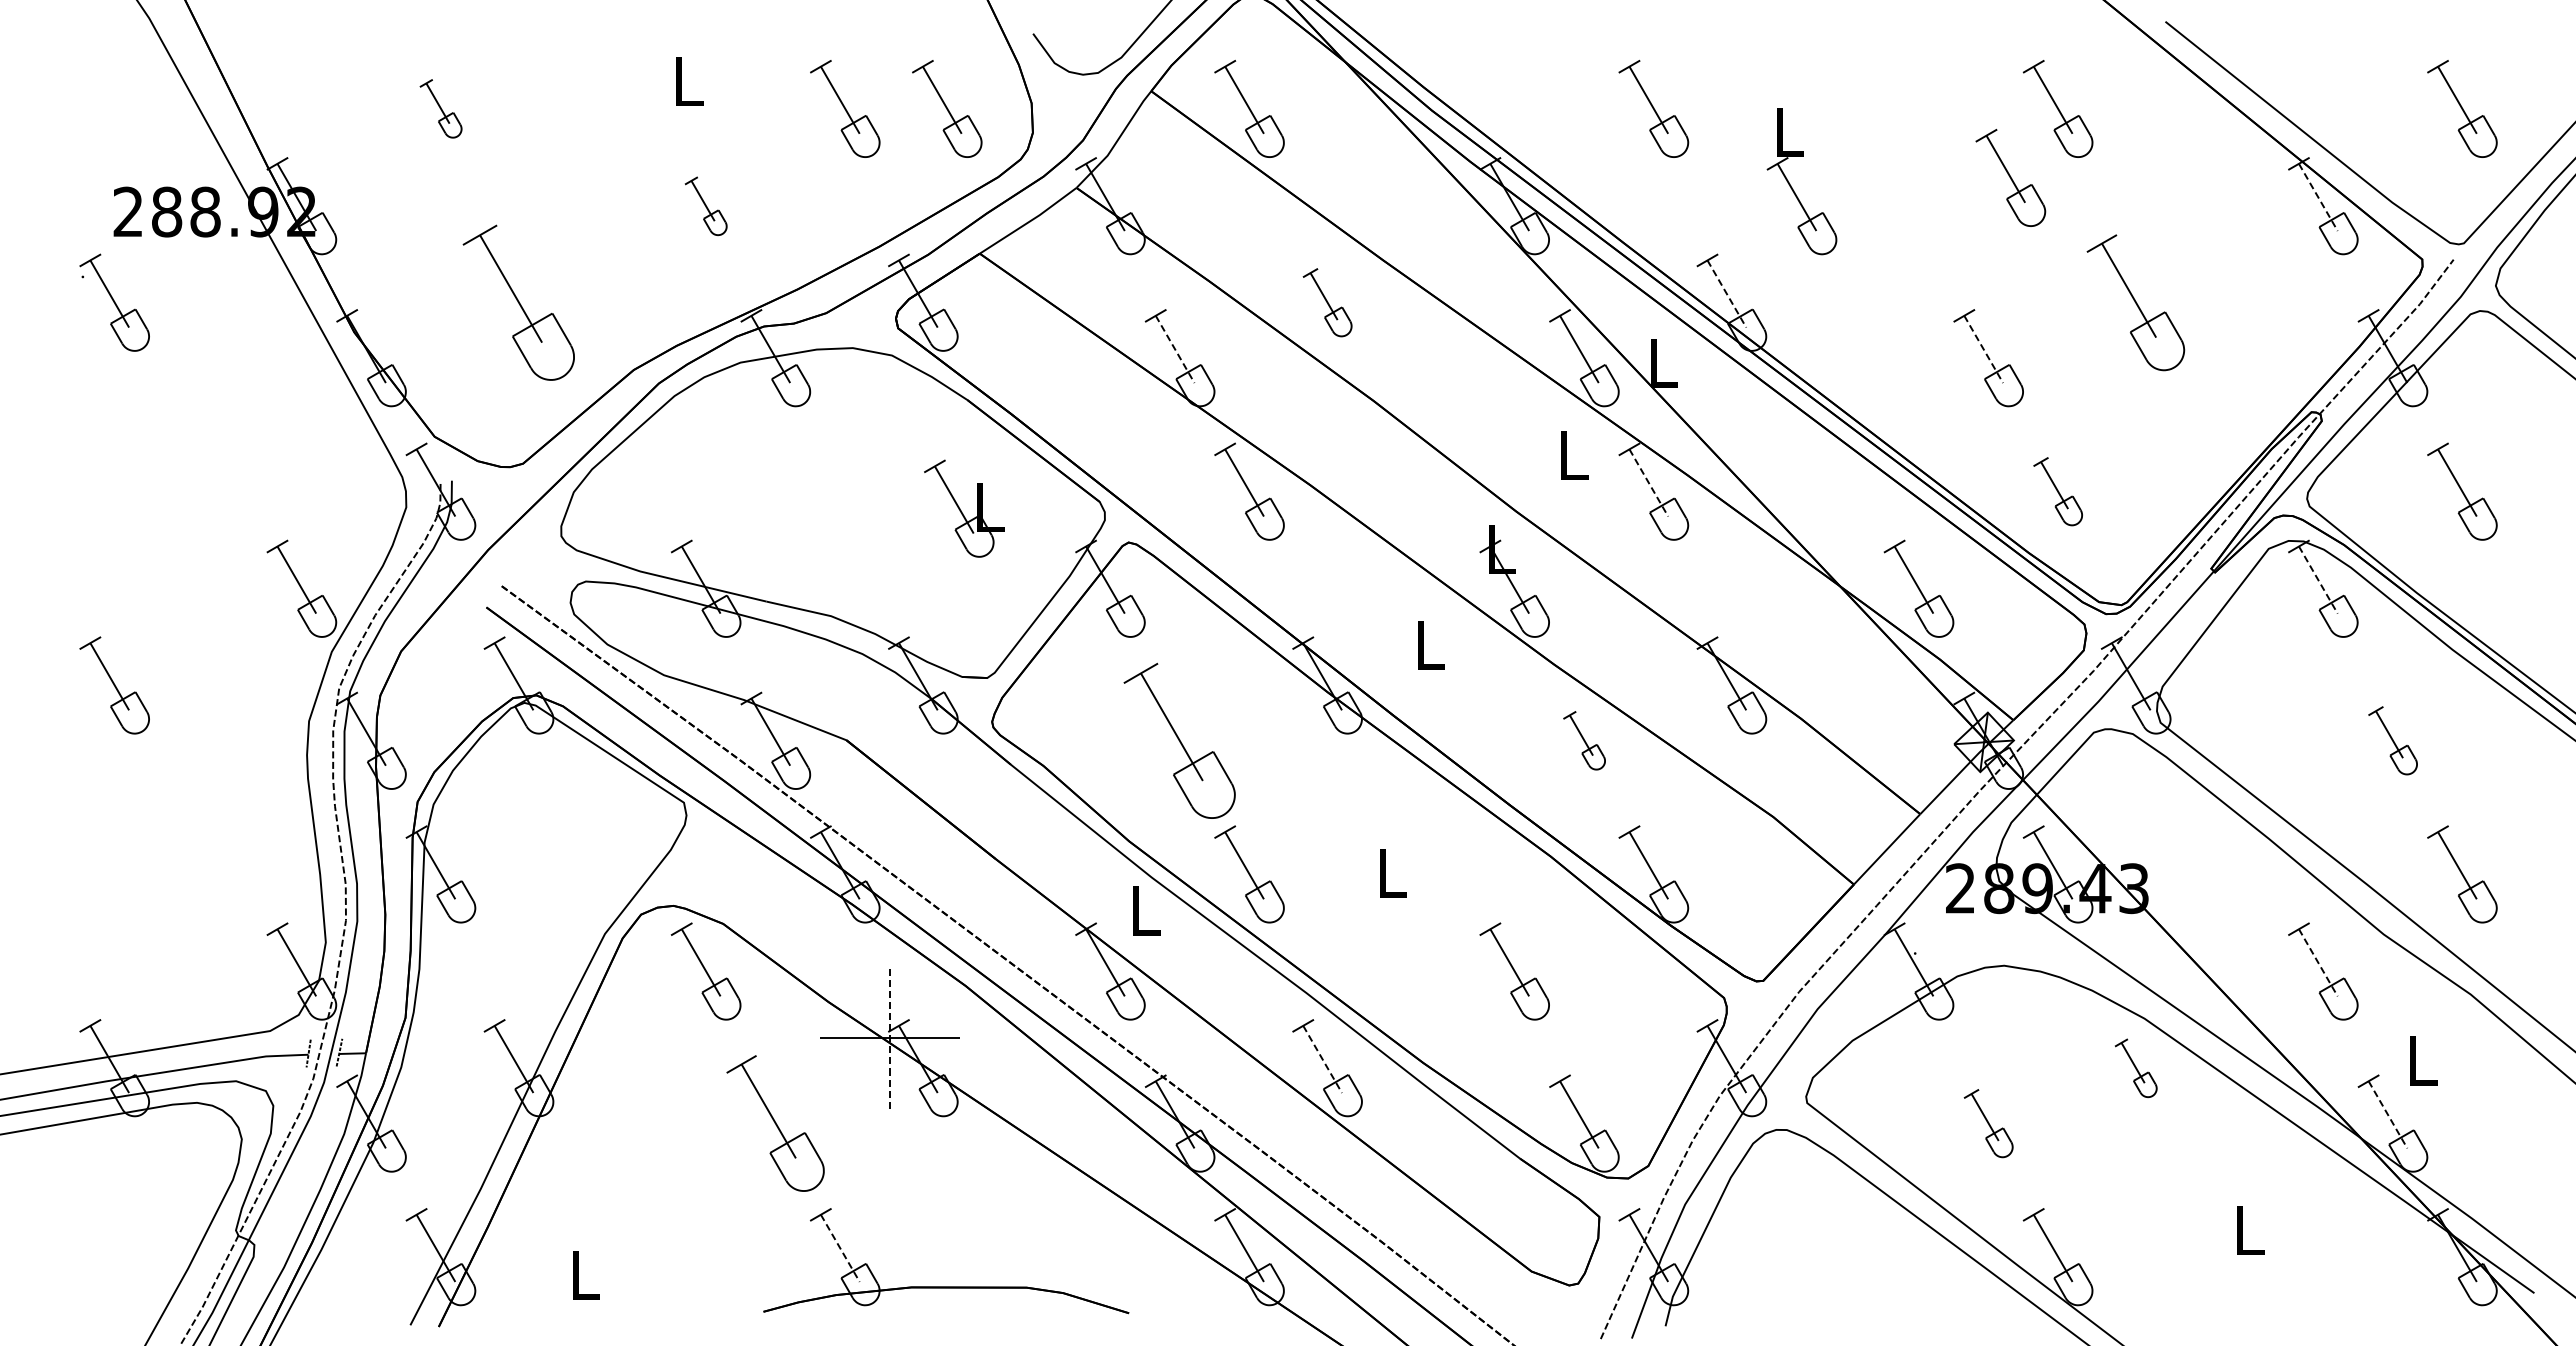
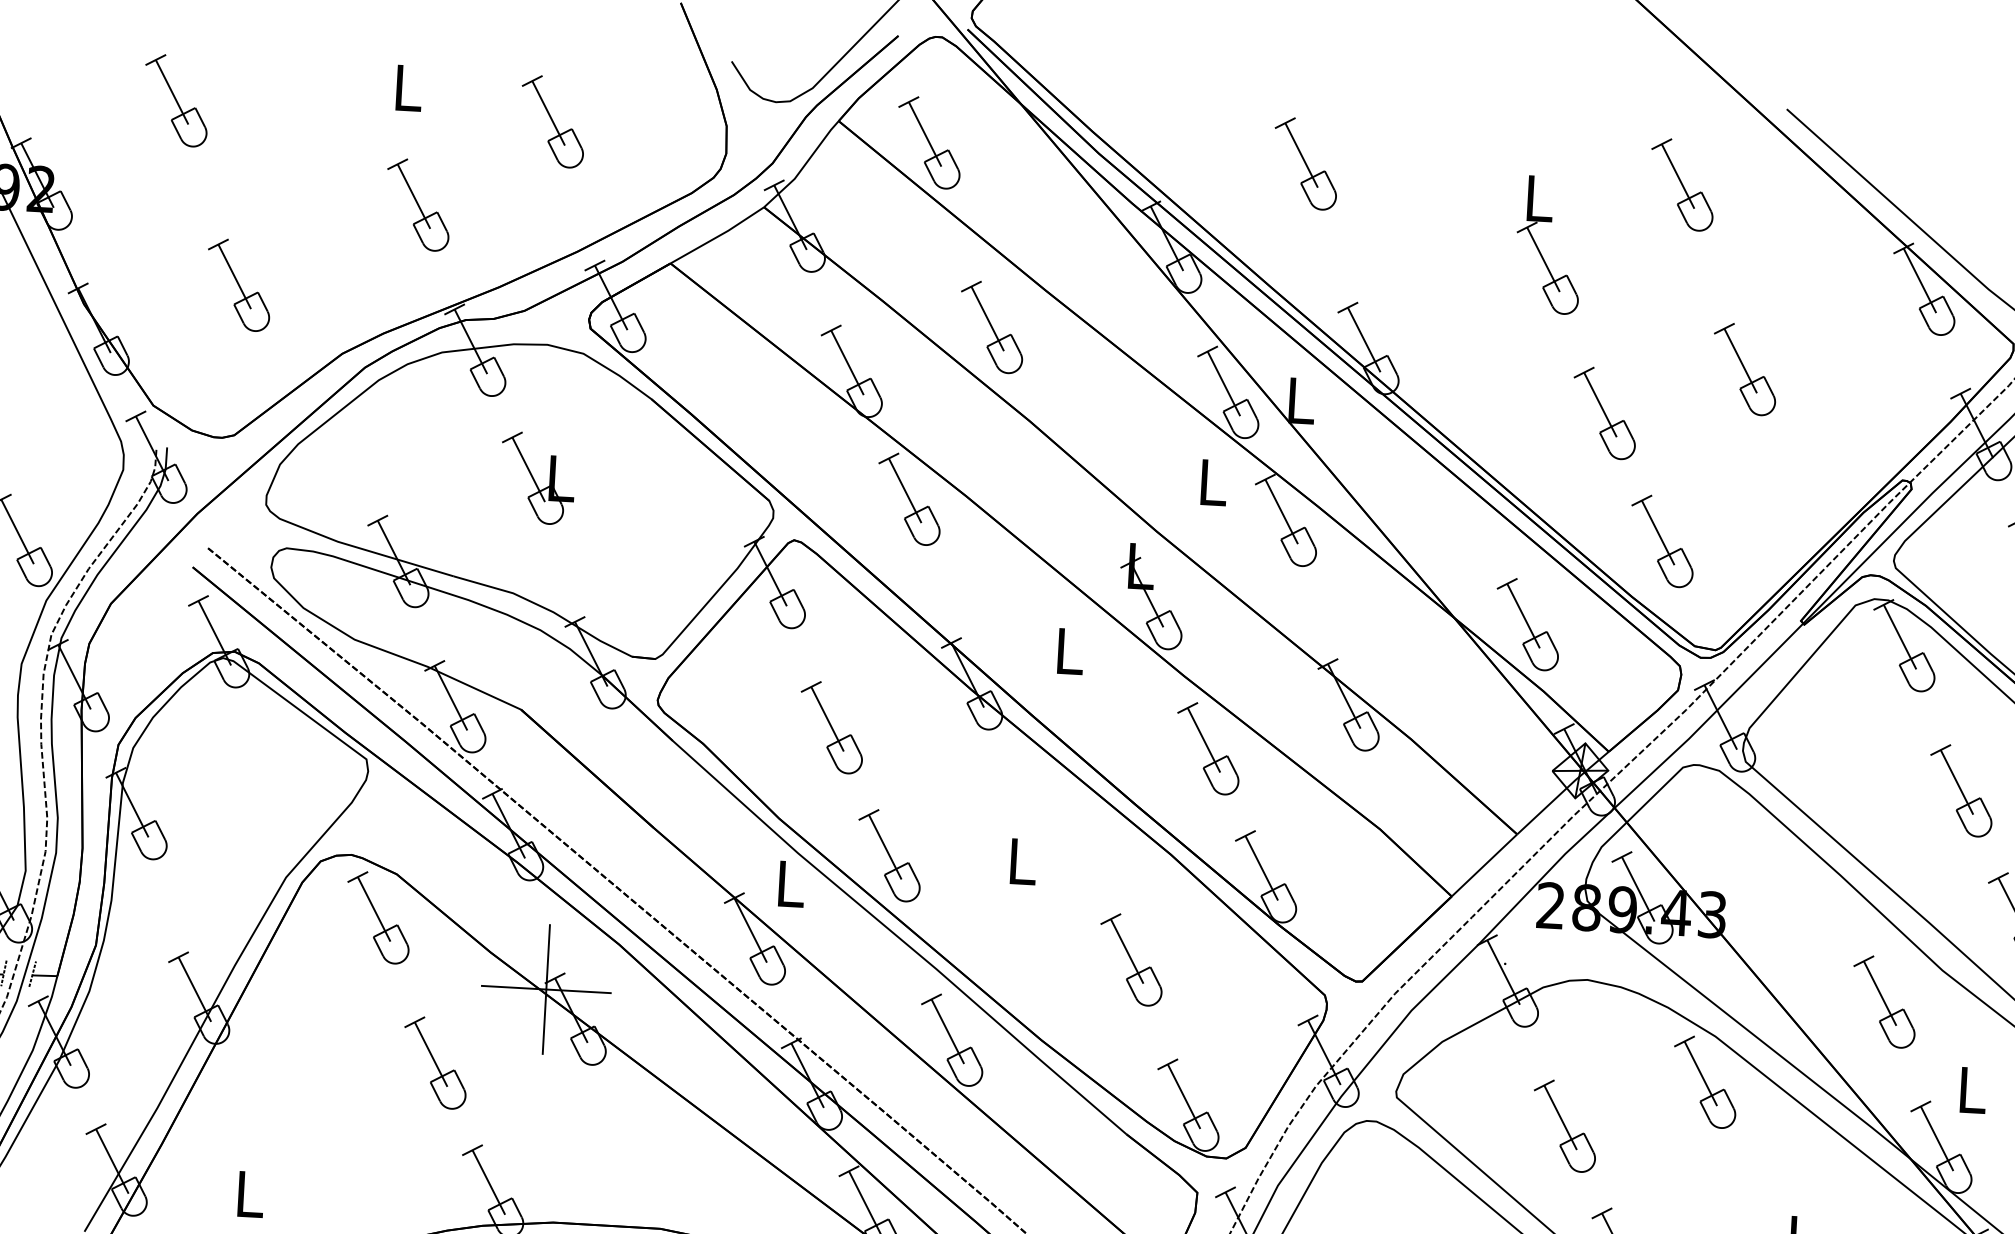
part: (440, 108) -> (175, 100), size x1.67
part: (947, 108) -> (648, 126), removed
part: (2010, 177) -> (1634, 246), removed
part: (1791, 185) -> (1538, 248), moved
line: (2318, 197) -> (1920, 280), dashed -> solid
part: (705, 206) -> (417, 205), size x1.67
line: (1726, 294) -> (1363, 340), dashed -> solid
part: (518, 302) -> (238, 284), size x0.62
part: (1327, 302) -> (991, 327), size x1.43
part: (2136, 302) -> (1745, 369), size x0.71
line: (1175, 349) -> (847, 362), dashed -> solid
line: (1983, 349) -> (1600, 404), dashed -> solid
line: (1648, 482) -> (1281, 511), dashed -> solid
part: (2057, 491) -> (1661, 541), size x1.43
part: (964, 508) -> (537, 478), moved
line: (2318, 580) -> (1900, 637), dashed -> solid
part: (1180, 740) -> (832, 727), size x0.62
part: (1584, 740) -> (1208, 748), size x1.67
part: (2392, 740) -> (1960, 790), size x1.43
line: (2318, 962) -> (1880, 993), dashed -> solid
line: (890, 1037) -> (546, 988), dashed -> solid
line: (1322, 1059) -> (947, 1031), dashed -> solid
part: (2135, 1068) -> (1704, 1082), size x1.67
line: (2388, 1114) -> (1937, 1138), dashed -> solid
part: (775, 1123) -> (435, 1062), size x0.71
part: (1988, 1123) -> (1564, 1126), size x1.43
line: (840, 1248) -> (489, 1182), dashed -> solid

